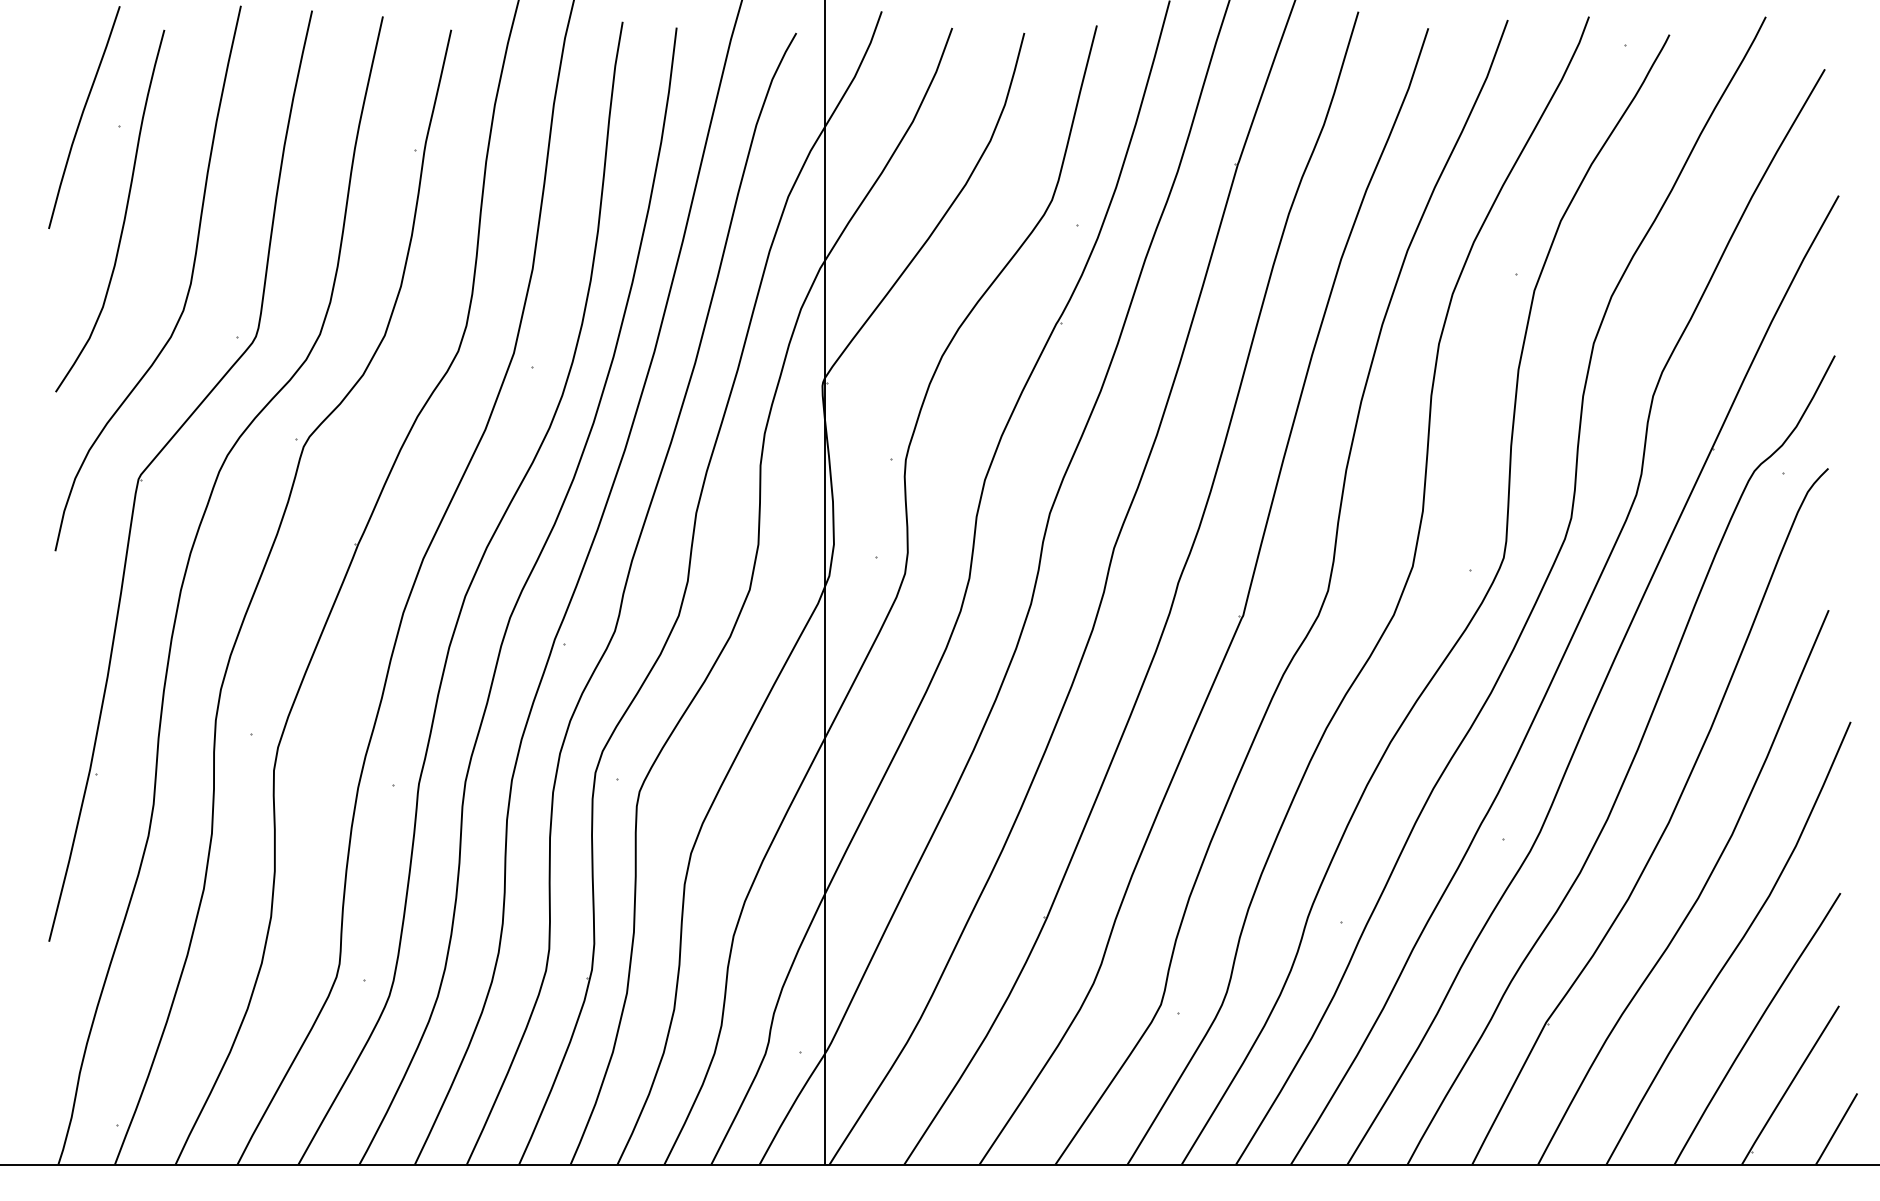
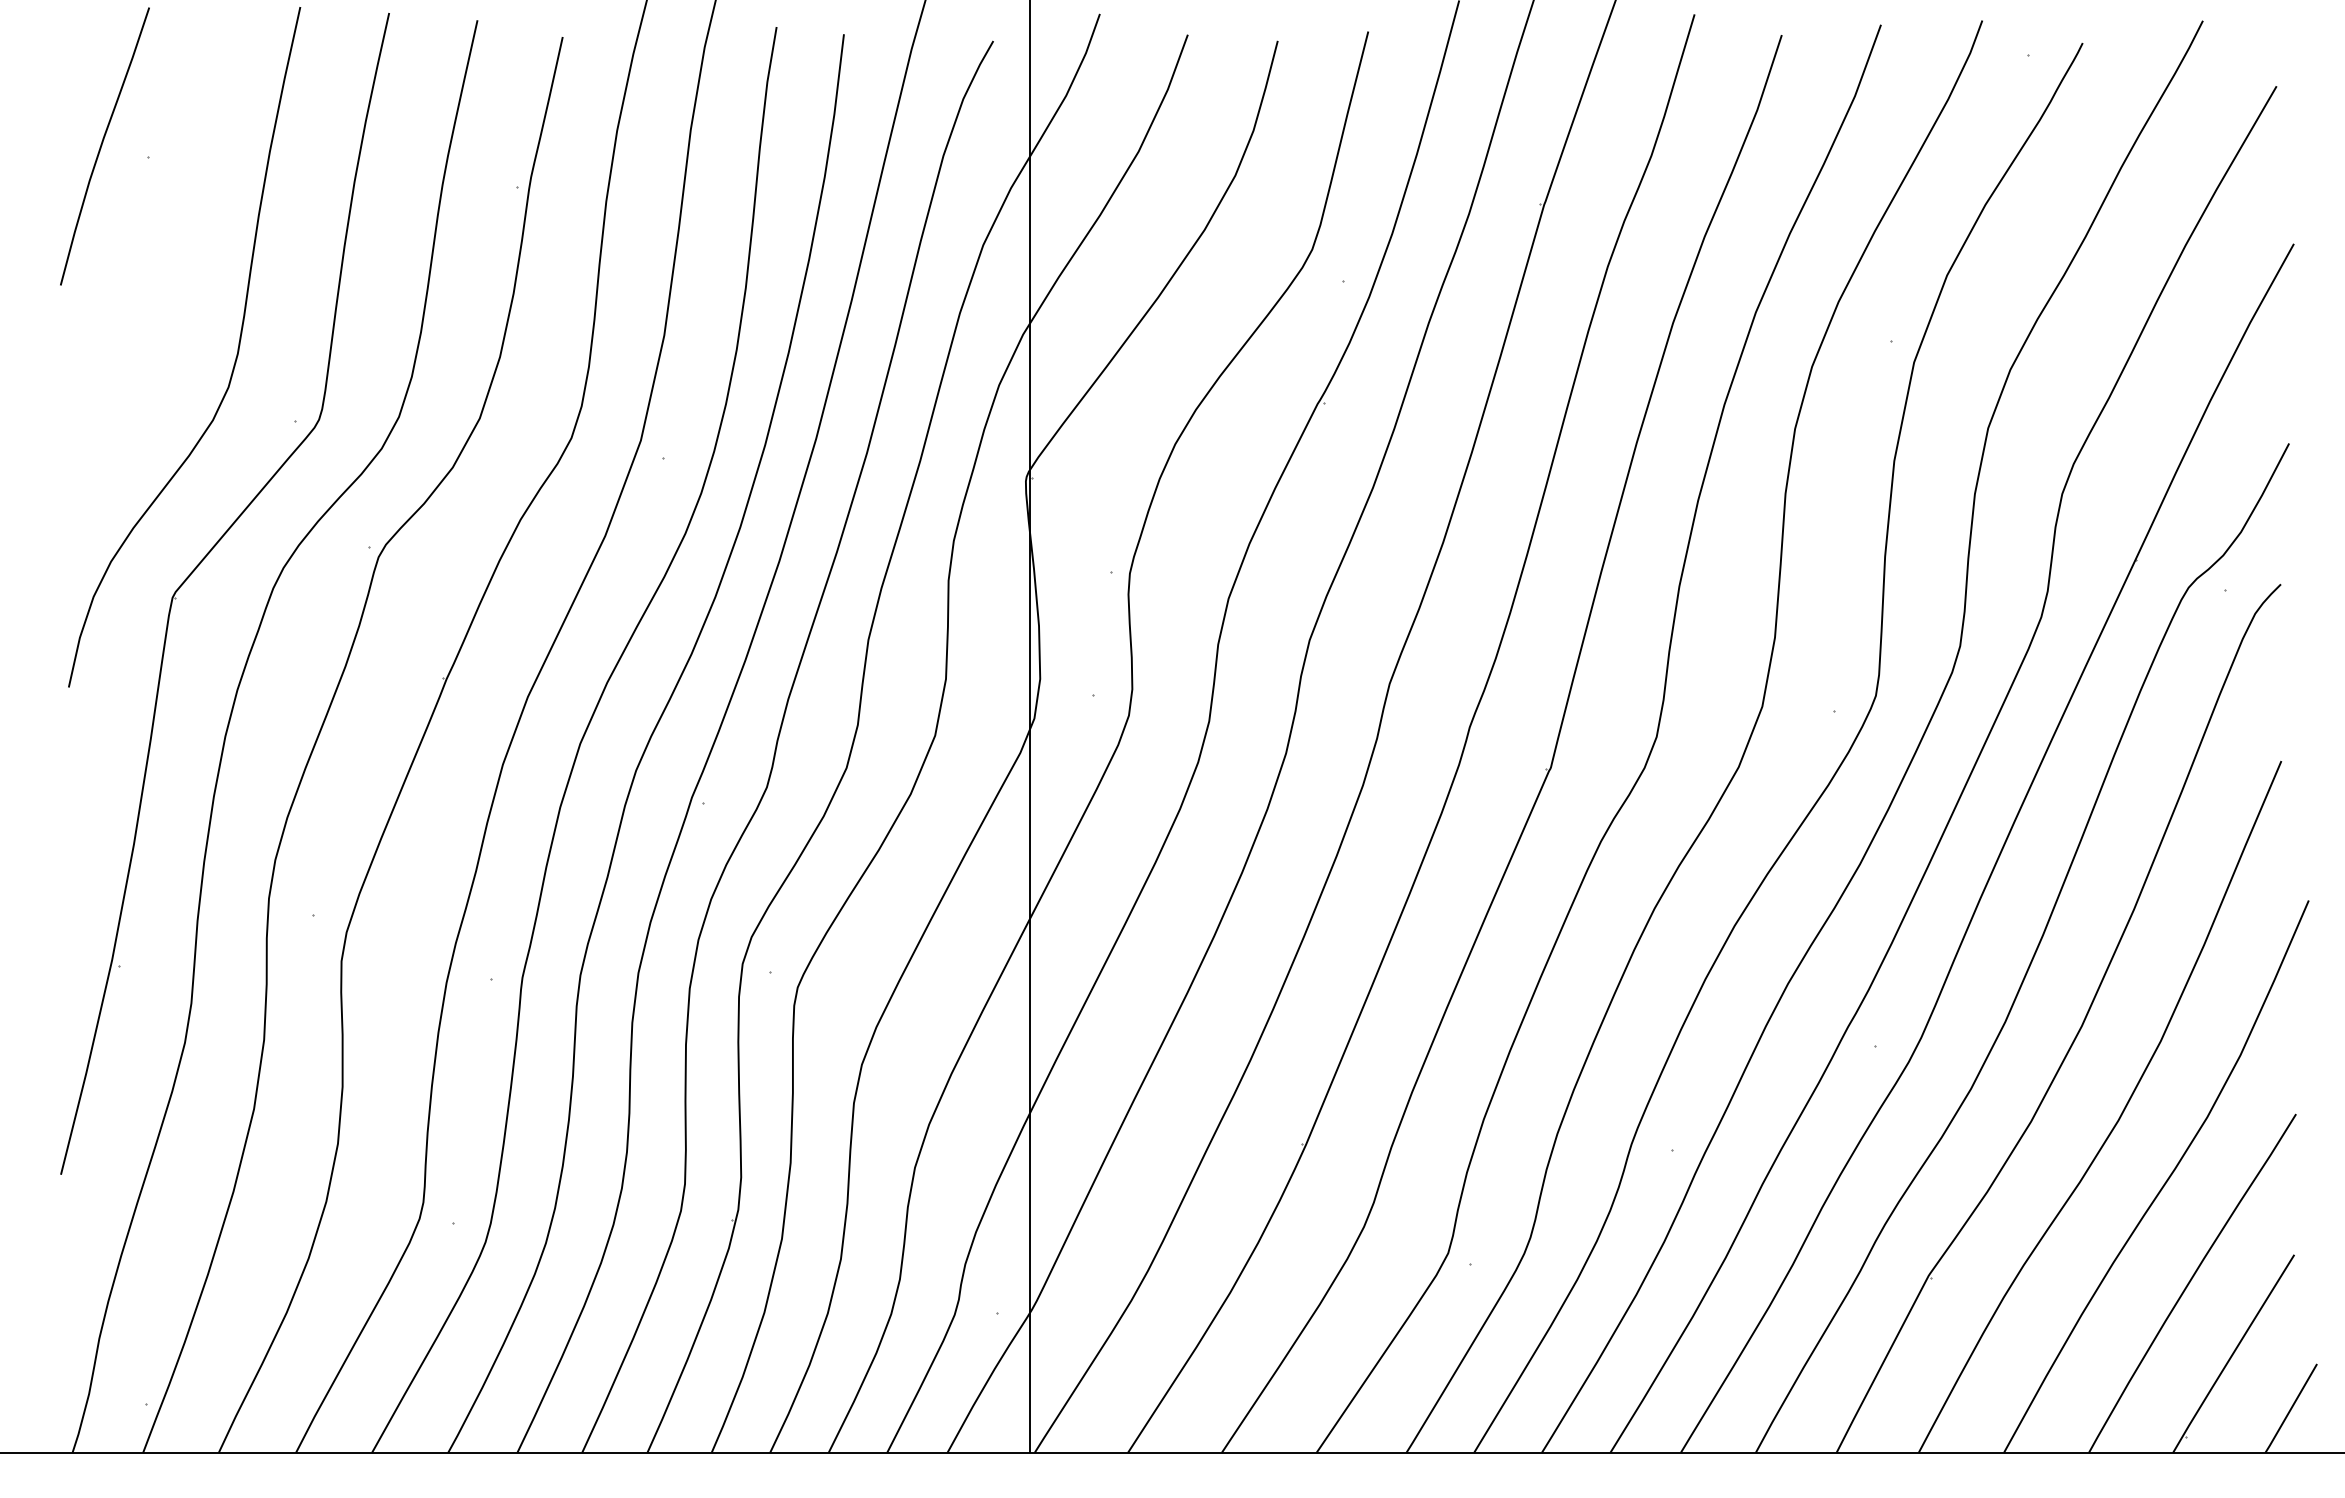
curve: (124, 212) -> (155, 265), removed

